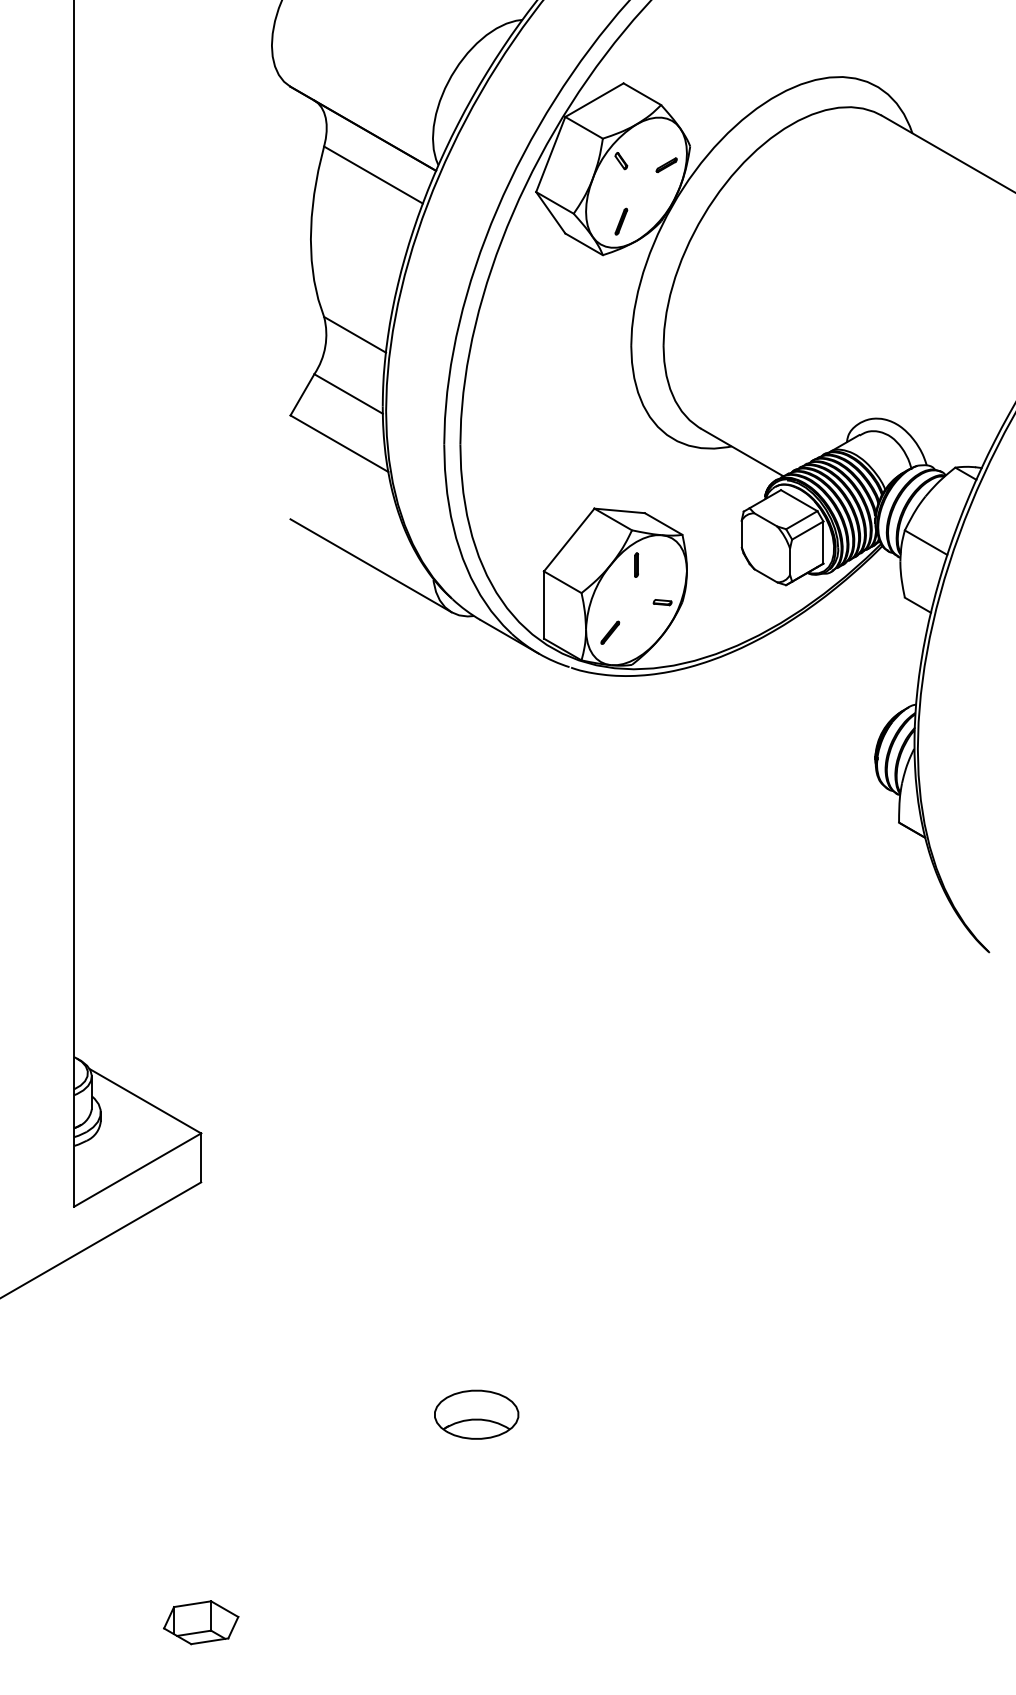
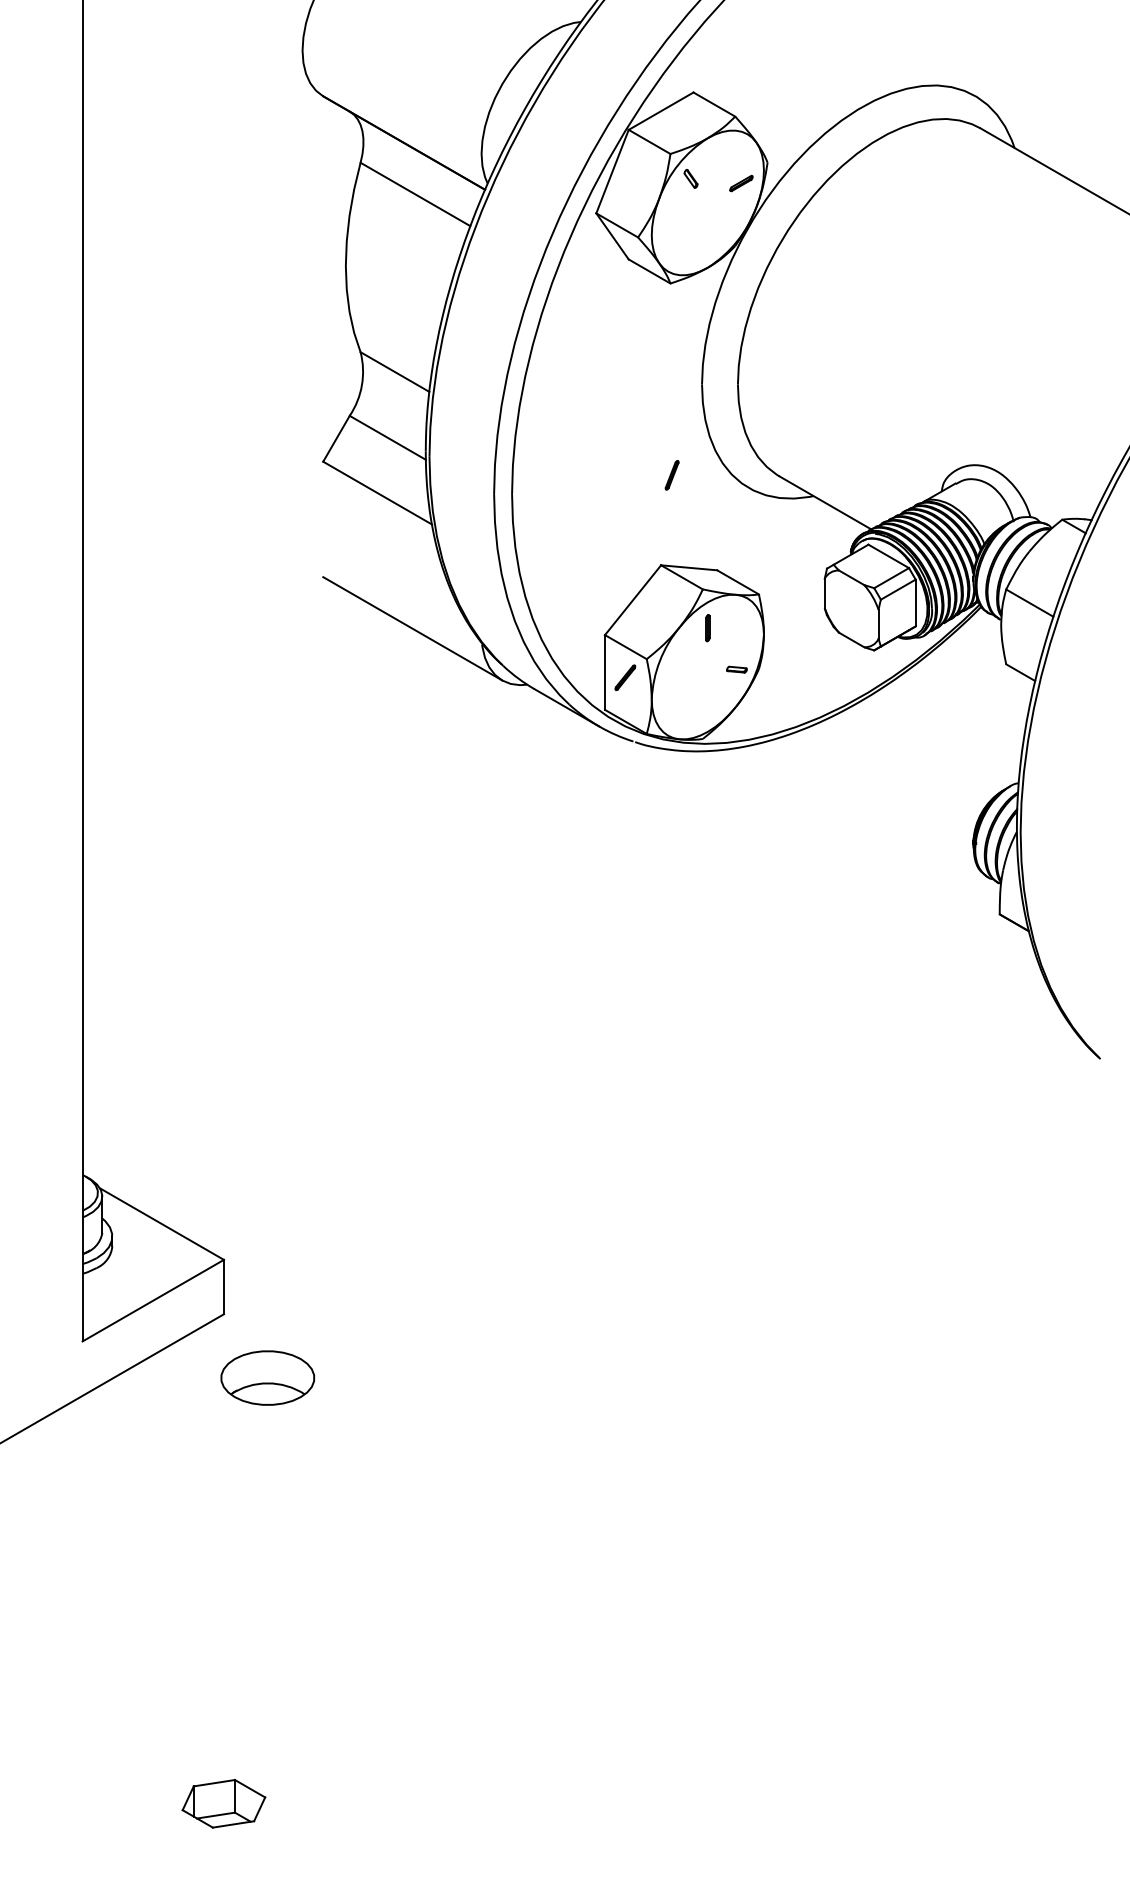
part: (621, 221) -> (672, 475), moved
part: (610, 632) -> (625, 677), moved
part: (476, 1414) -> (267, 1377), moved

